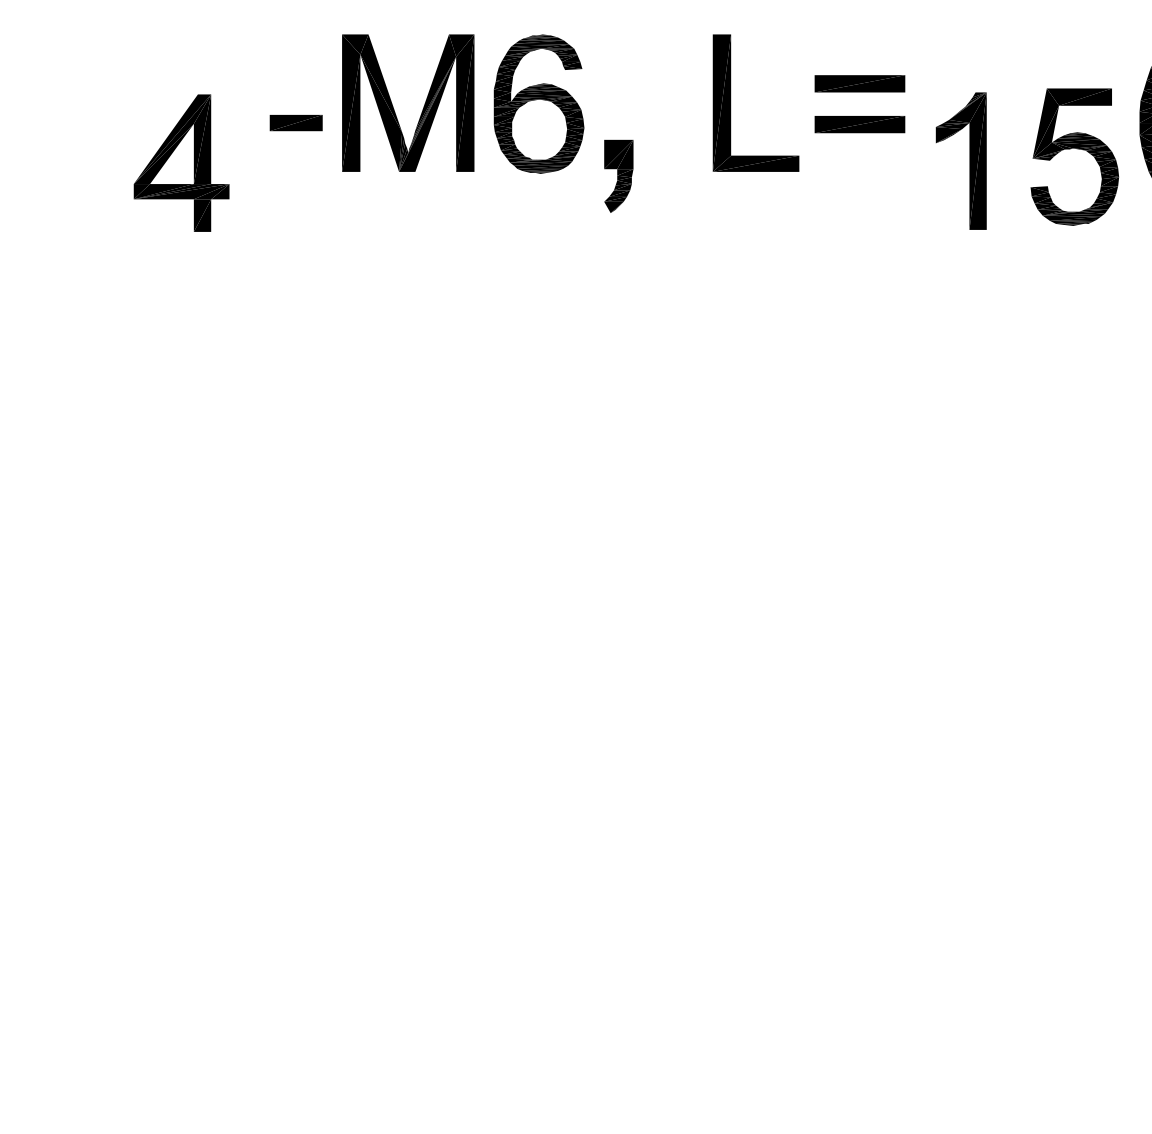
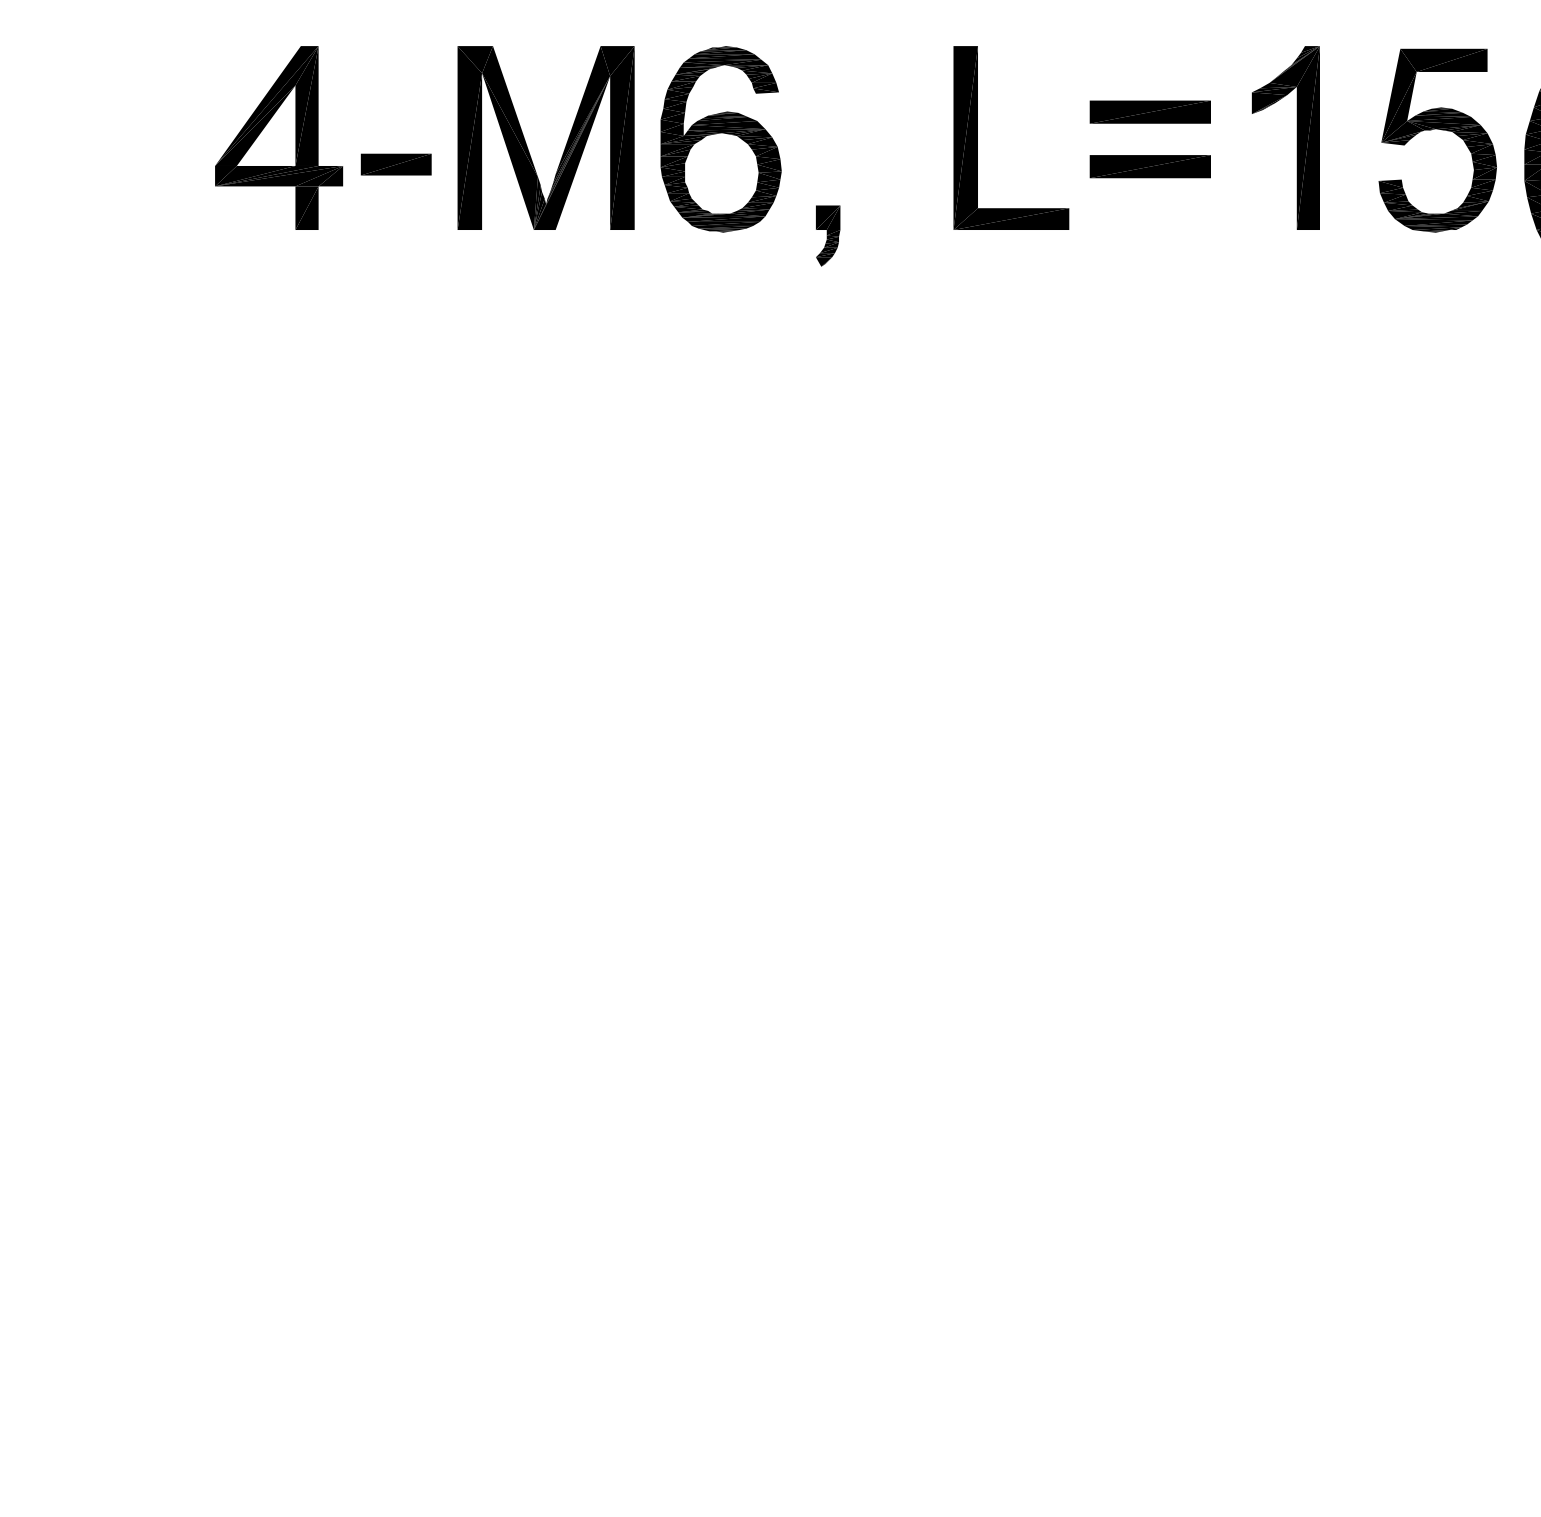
part: (1077, 149) -> (1441, 130), moved
part: (969, 160) -> (1296, 137), moved
part: (181, 162) -> (278, 137), moved
part: (619, 176) -> (828, 236), size x0.62

